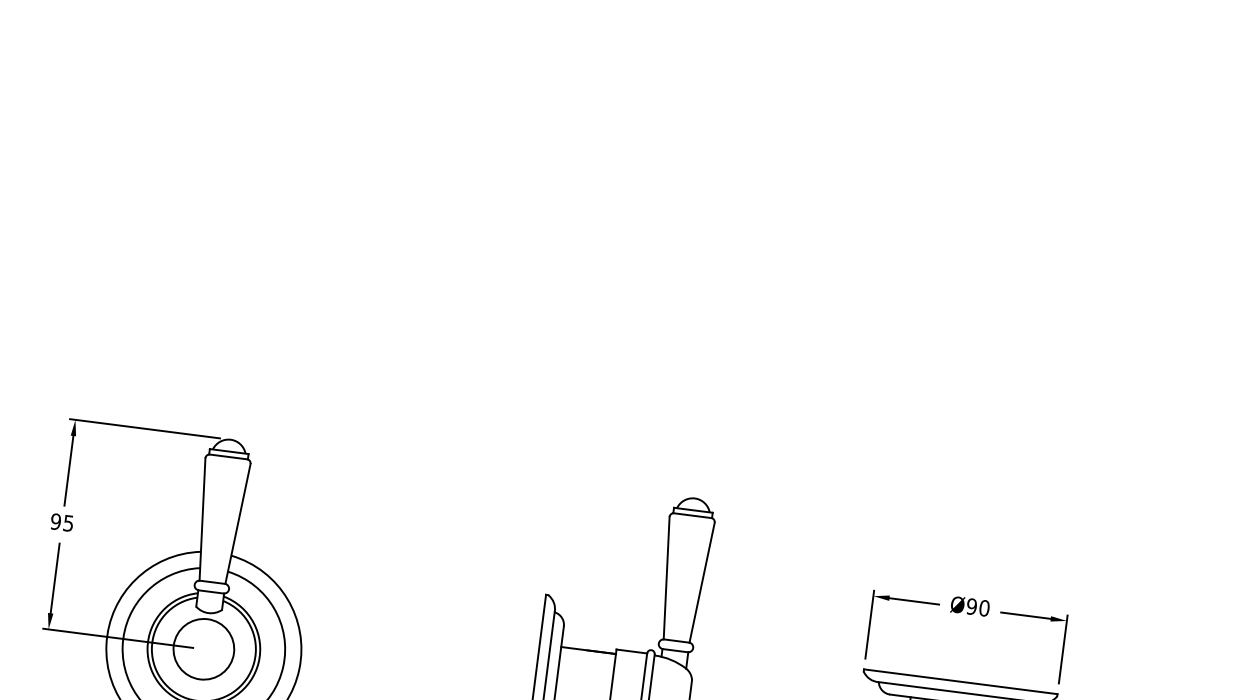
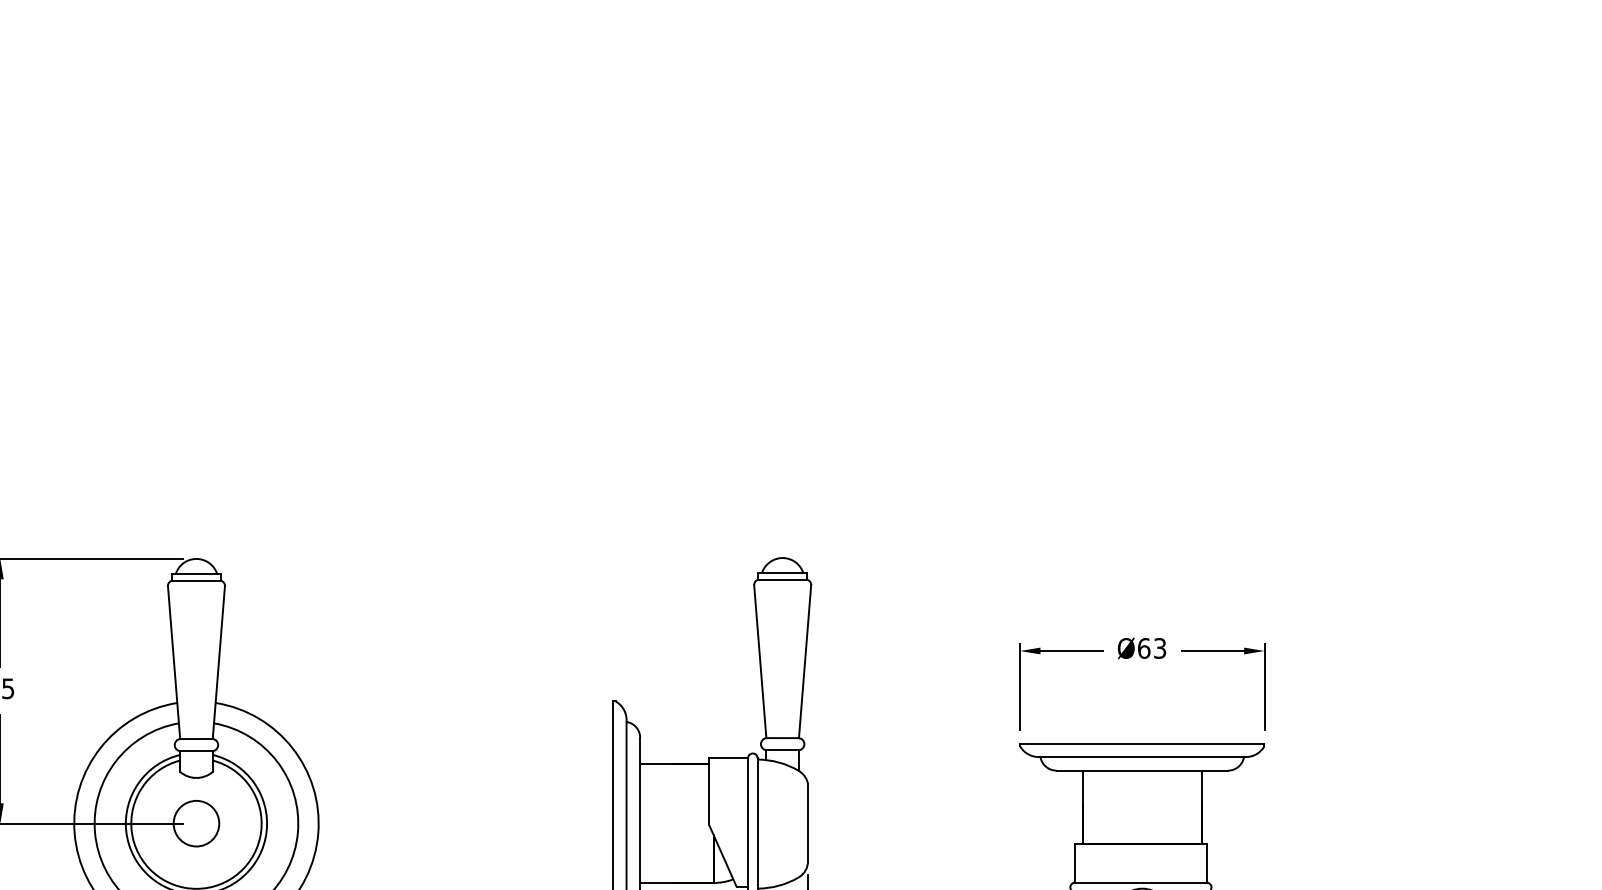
text: (977, 607) -> (1151, 648), Ø90 -> Ø63
circle: (203, 649) -> (196, 823), size x0.6

